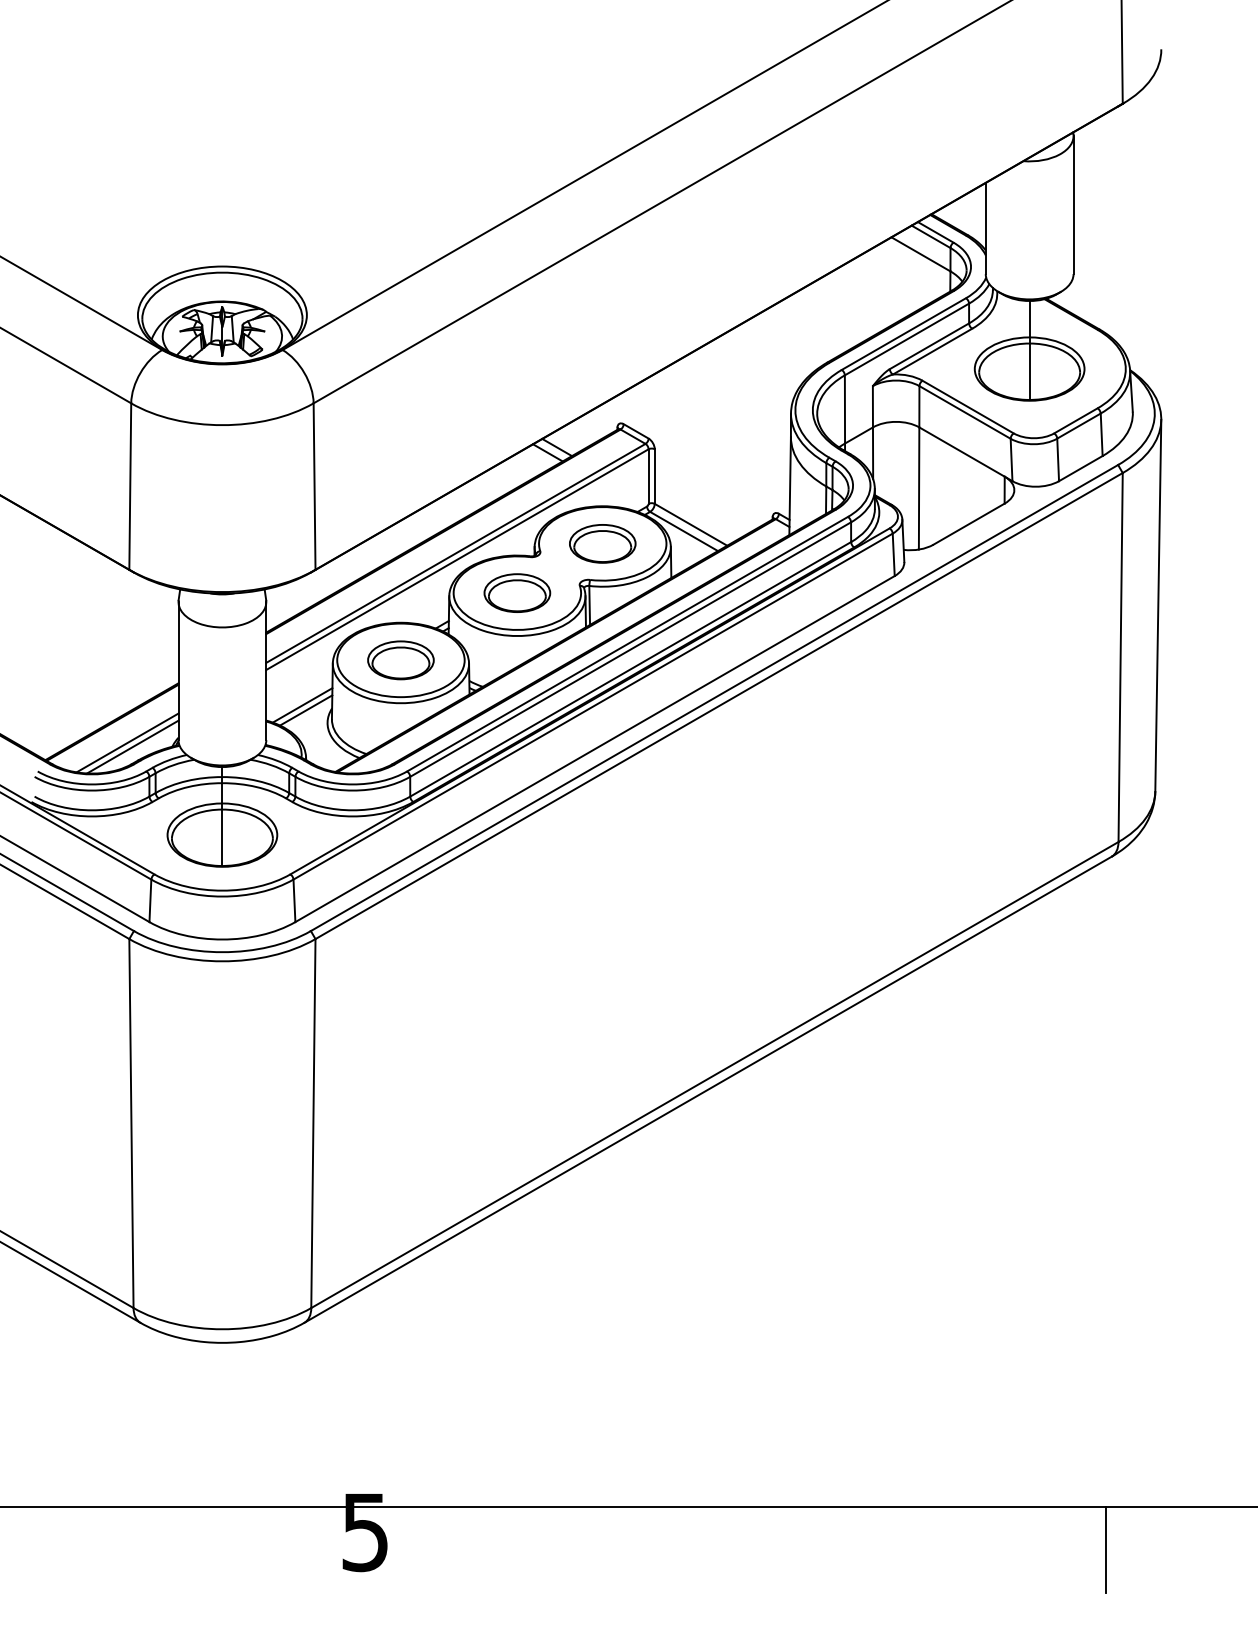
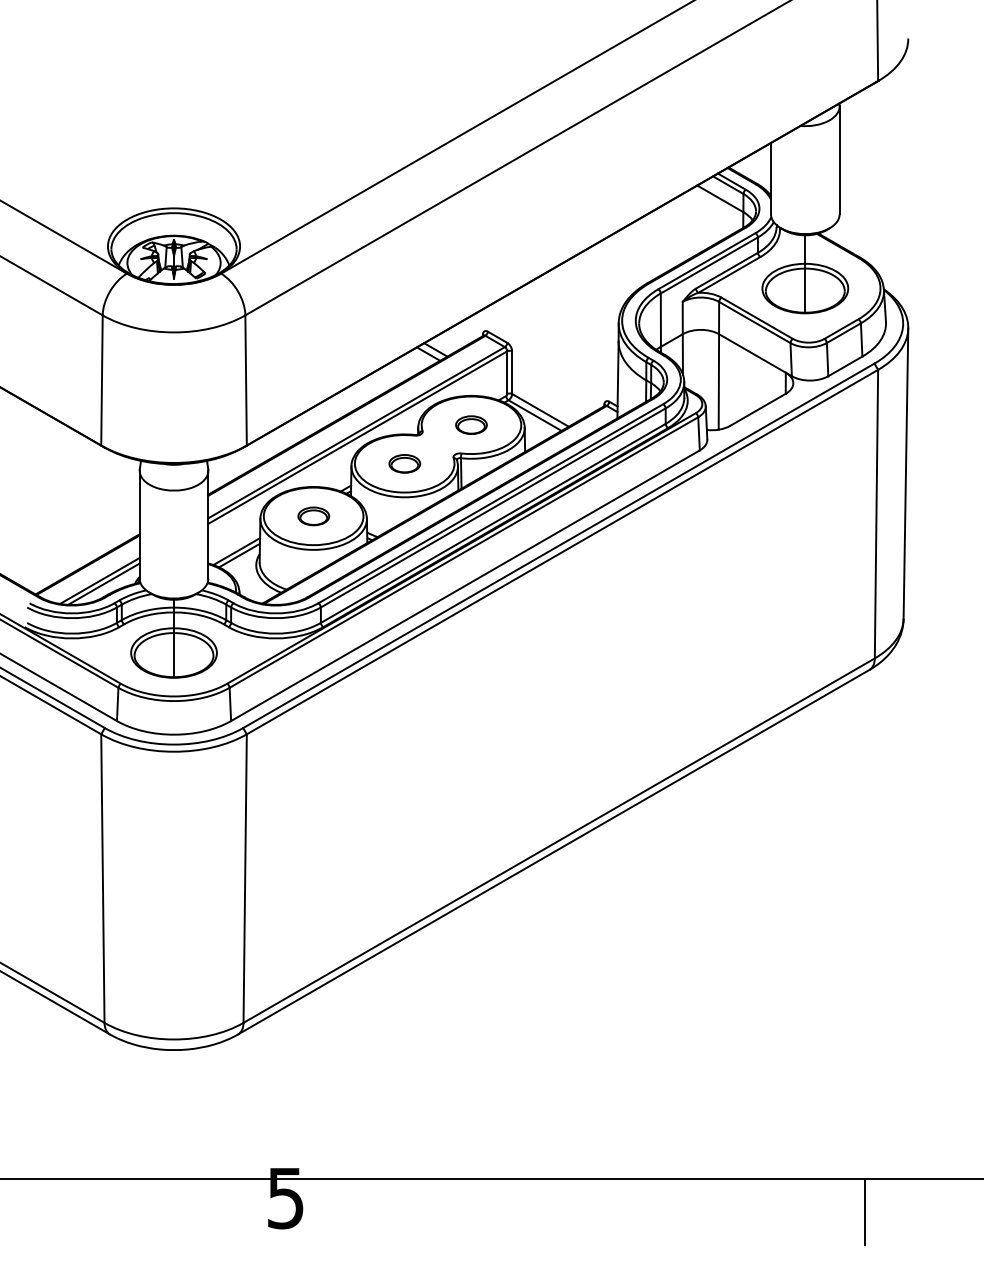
part: (602, 542) -> (471, 424), size x0.6
part: (517, 592) -> (404, 463), size x0.6
part: (400, 660) -> (313, 516), size x0.6

